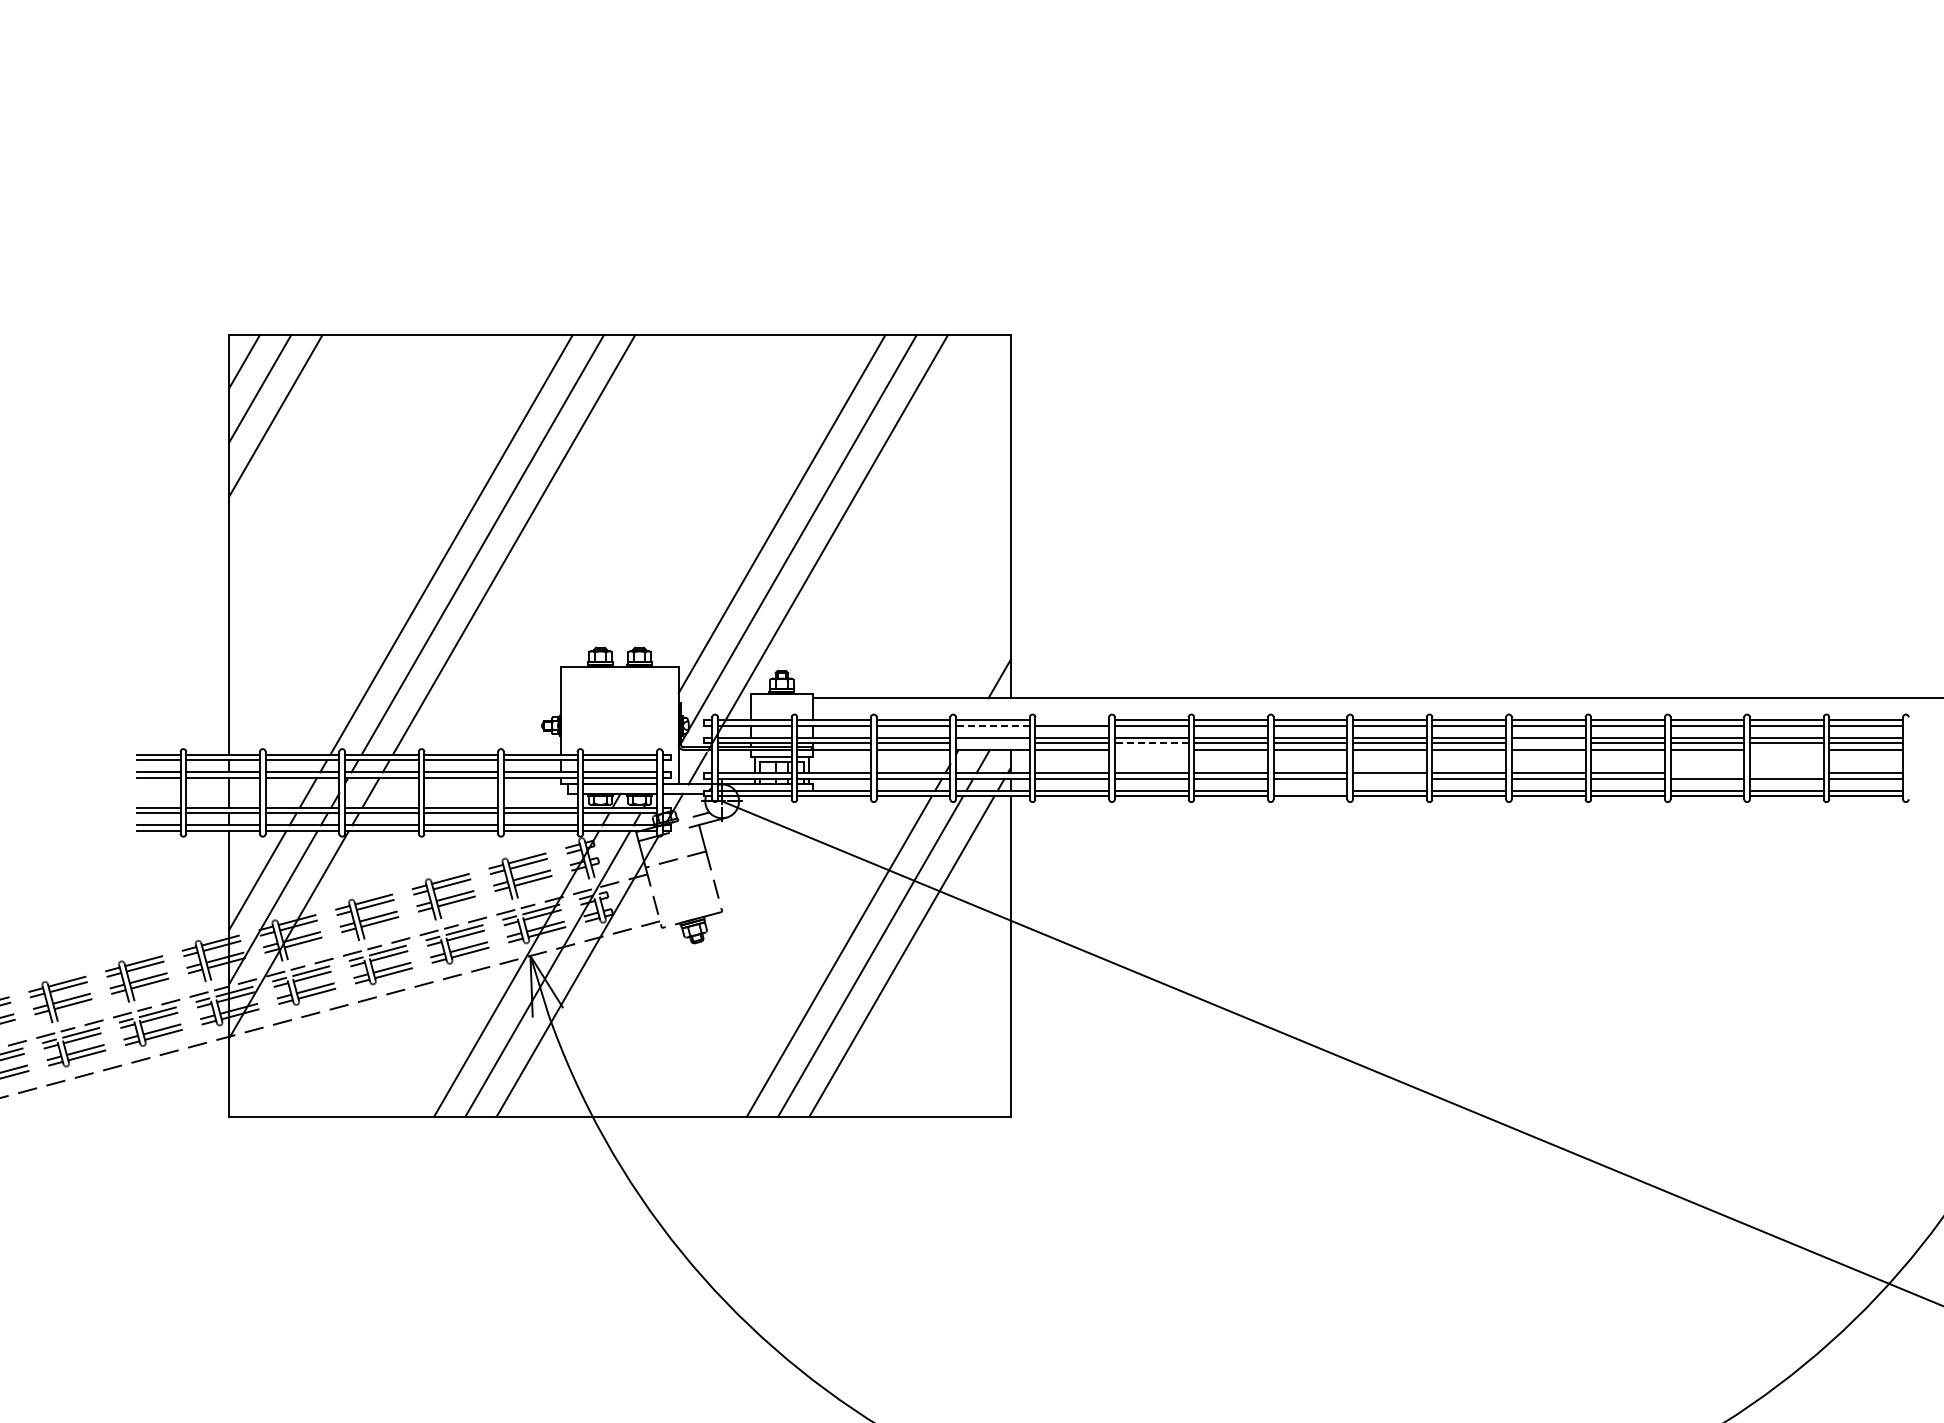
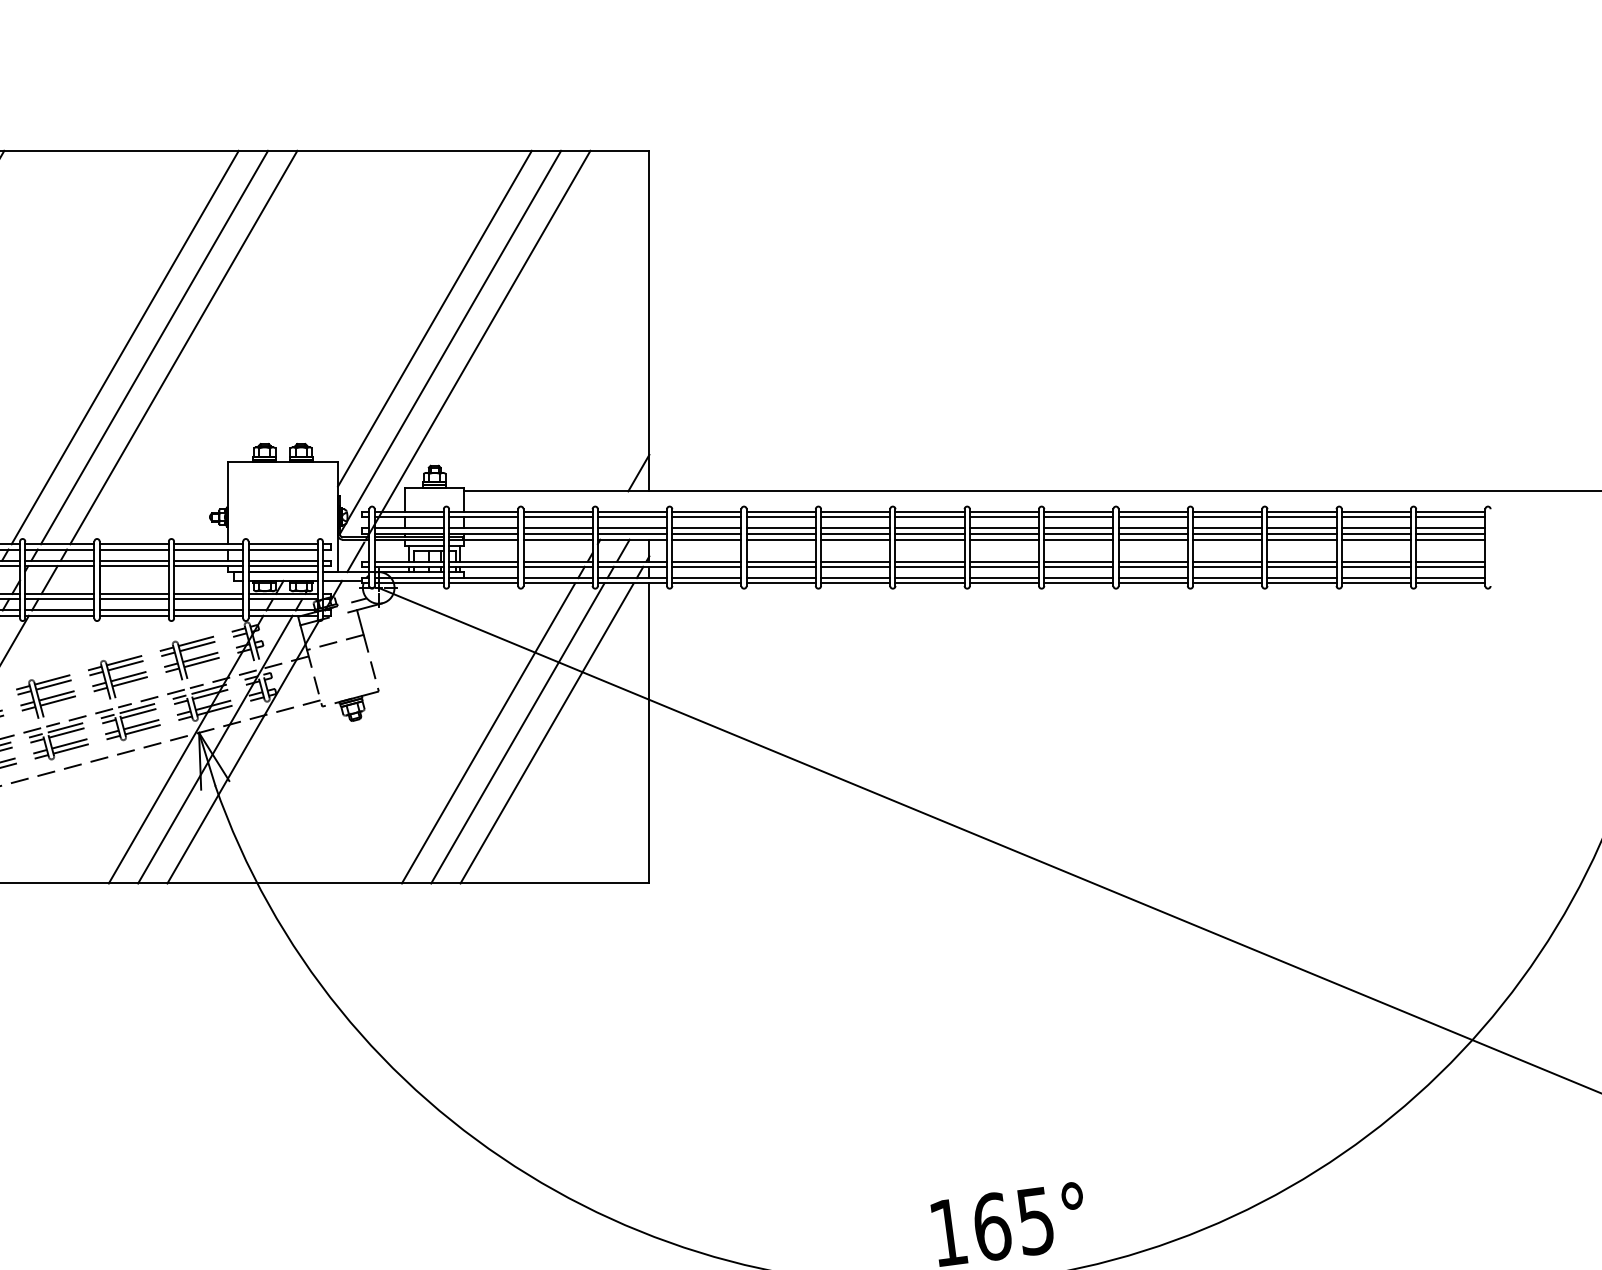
line: (1072, 720) -> (707, 512), added
line: (992, 725) -> (632, 516), dashed -> solid
line: (992, 743) -> (632, 533), added
line: (1151, 743) -> (781, 533), dashed -> solid
line: (1548, 743) -> (1153, 533), added
line: (1151, 749) -> (781, 539), added
line: (1786, 749) -> (1376, 539), added
line: (1707, 773) -> (1302, 561), added
line: (1786, 773) -> (1376, 561), added
line: (1389, 778) -> (1004, 566), added
line: (1310, 790) -> (930, 577), added

